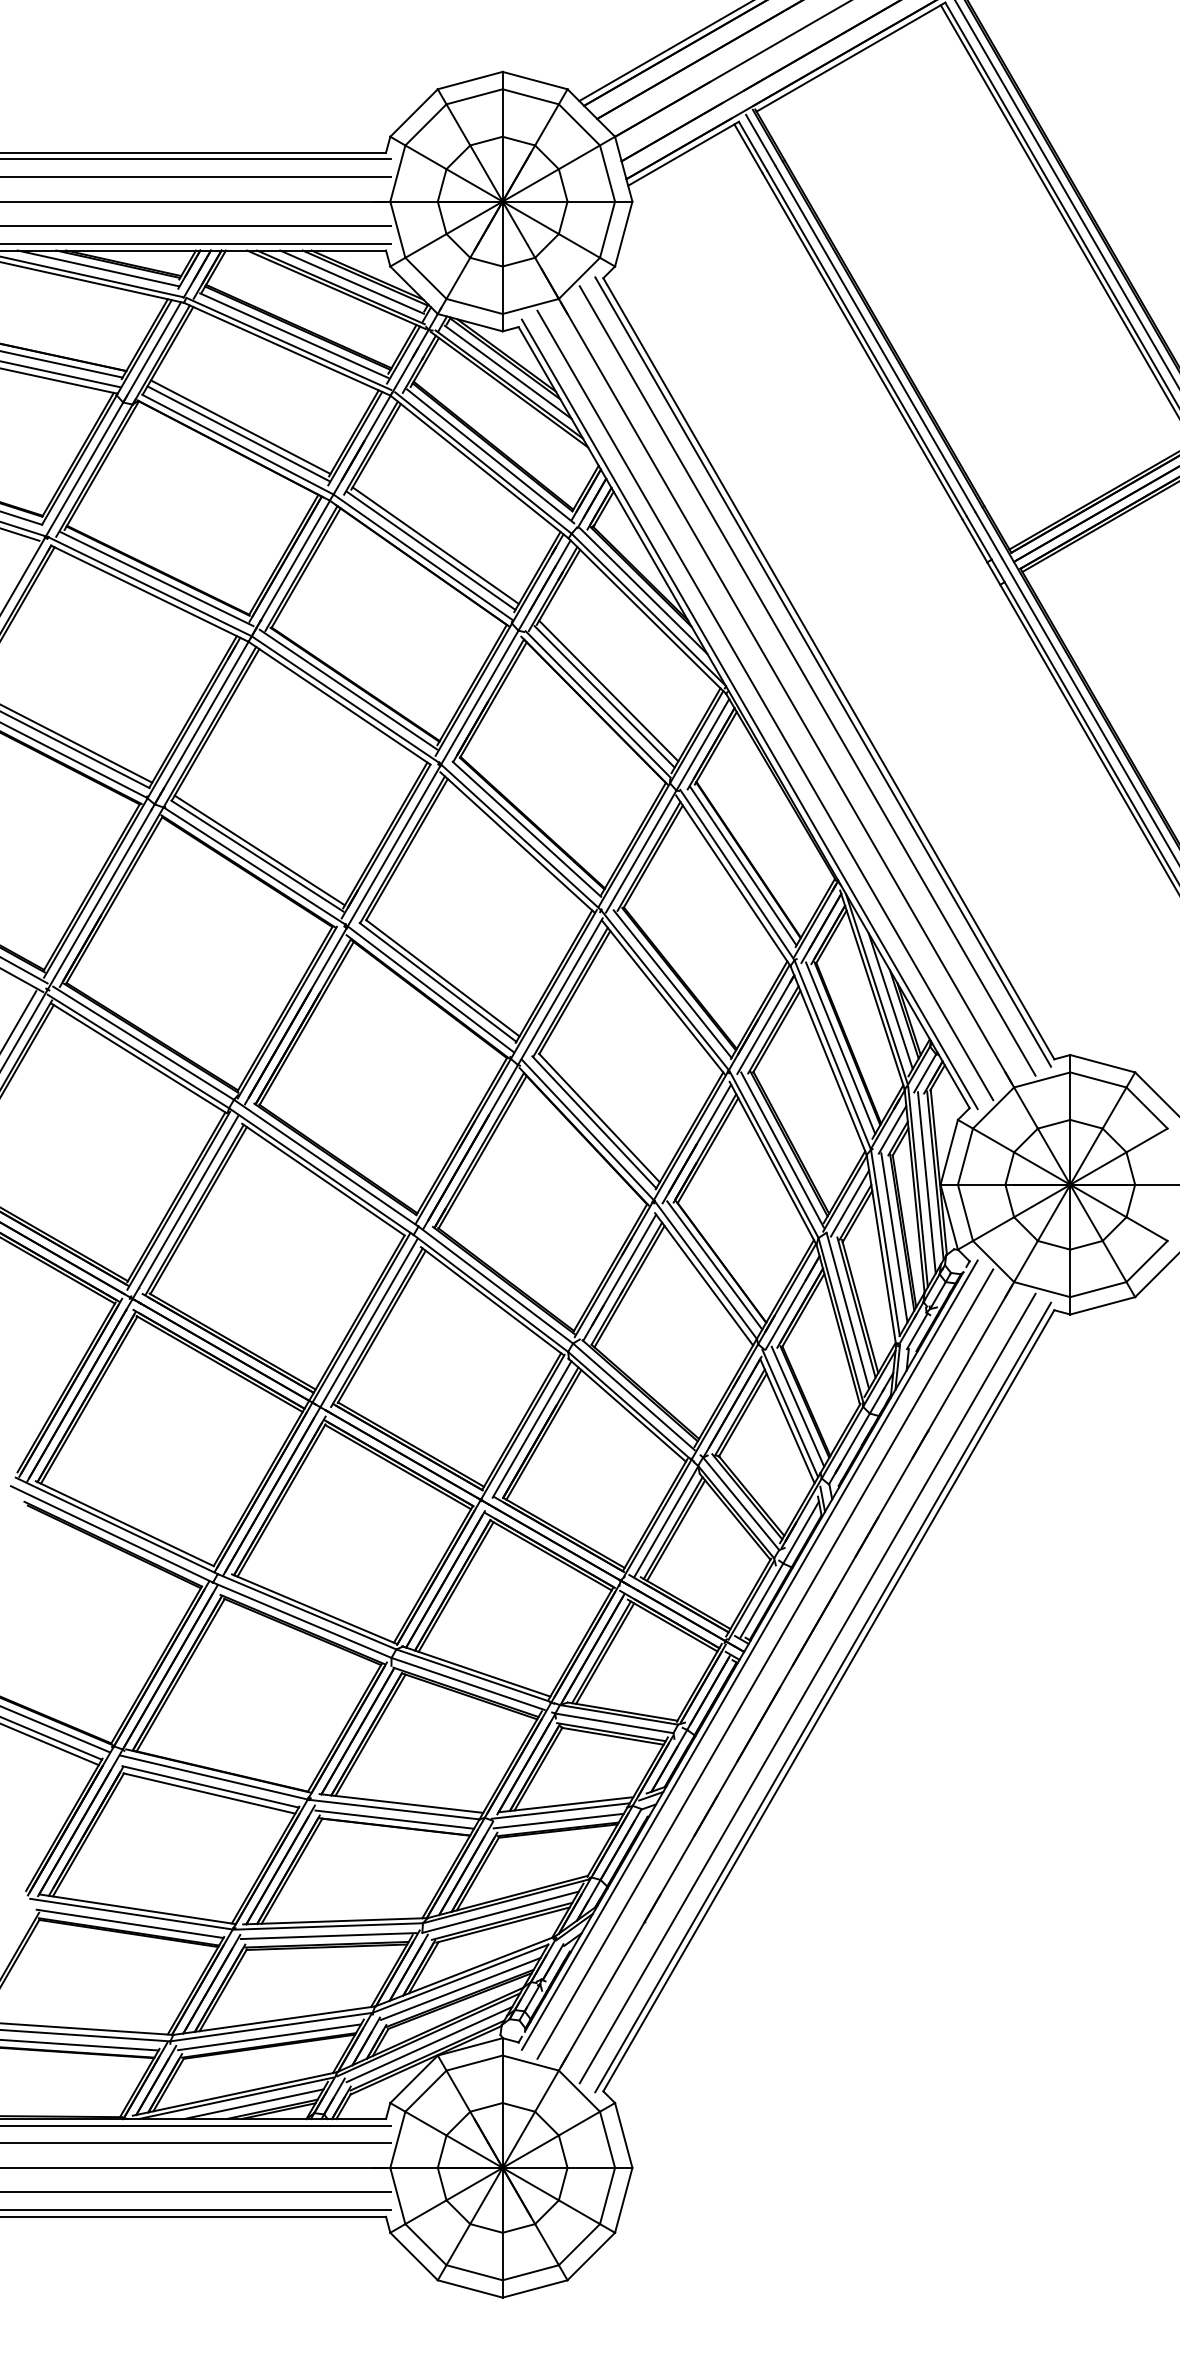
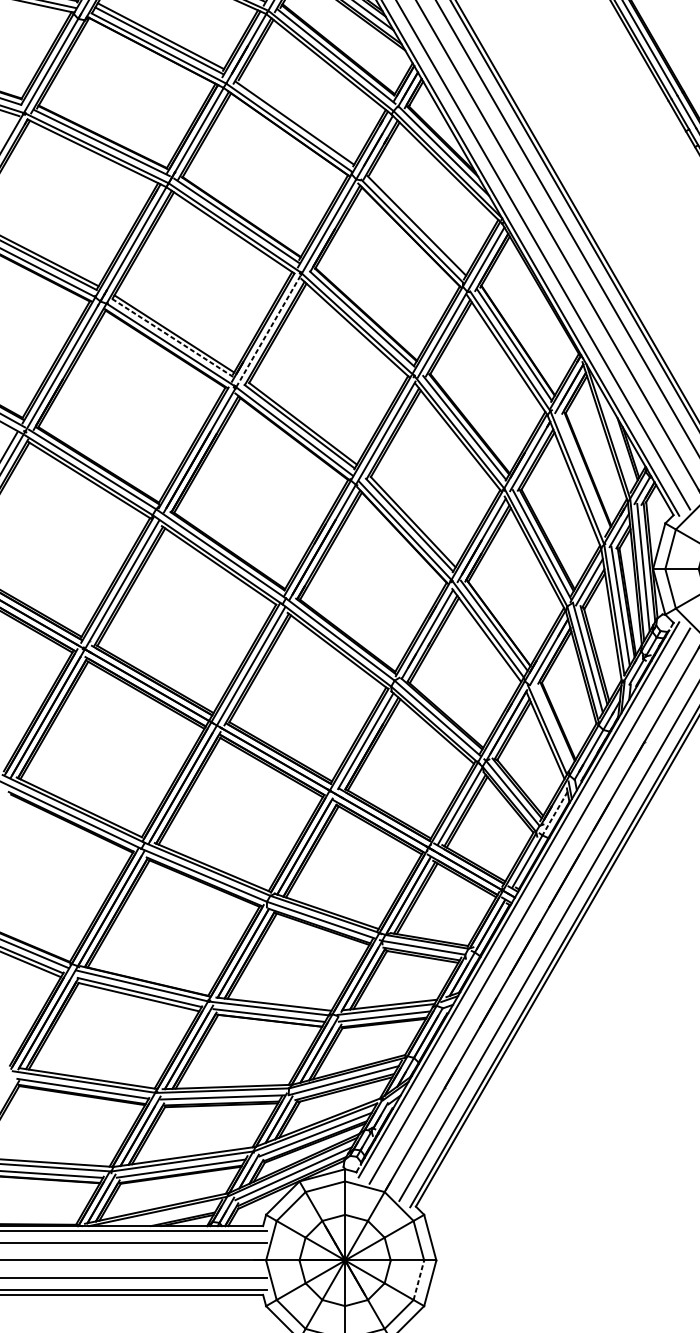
line: (435, 545) -> (297, 119), removed
line: (608, 690) -> (419, 221), removed
line: (394, 845) -> (269, 330), solid -> dashed
line: (257, 856) -> (172, 338), solid -> dashed
line: (890, 1001) -> (617, 440), removed
line: (840, 1047) -> (582, 472), removed
line: (797, 1406) -> (552, 724), removed
line: (801, 1532) -> (555, 813), solid -> dashed
line: (253, 2104) -> (169, 1215), removed
line: (607, 2195) -> (418, 1279), solid -> dashed

